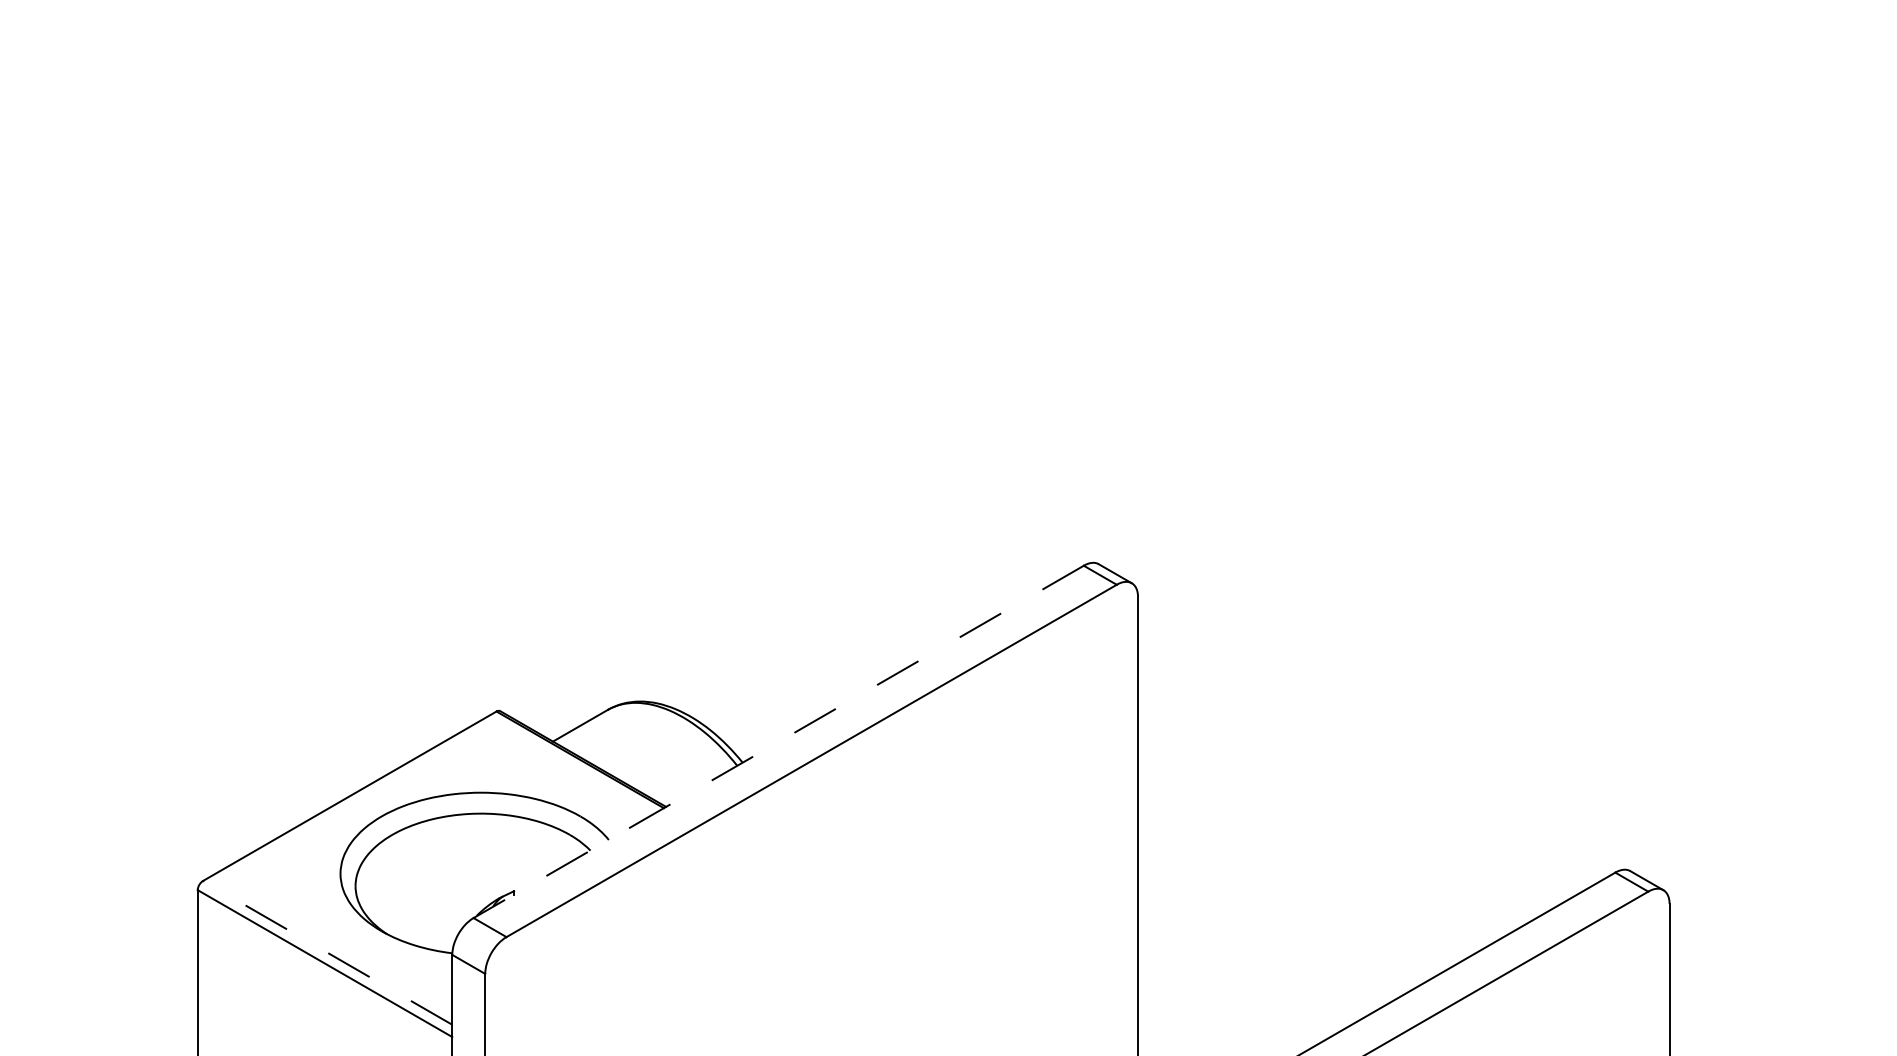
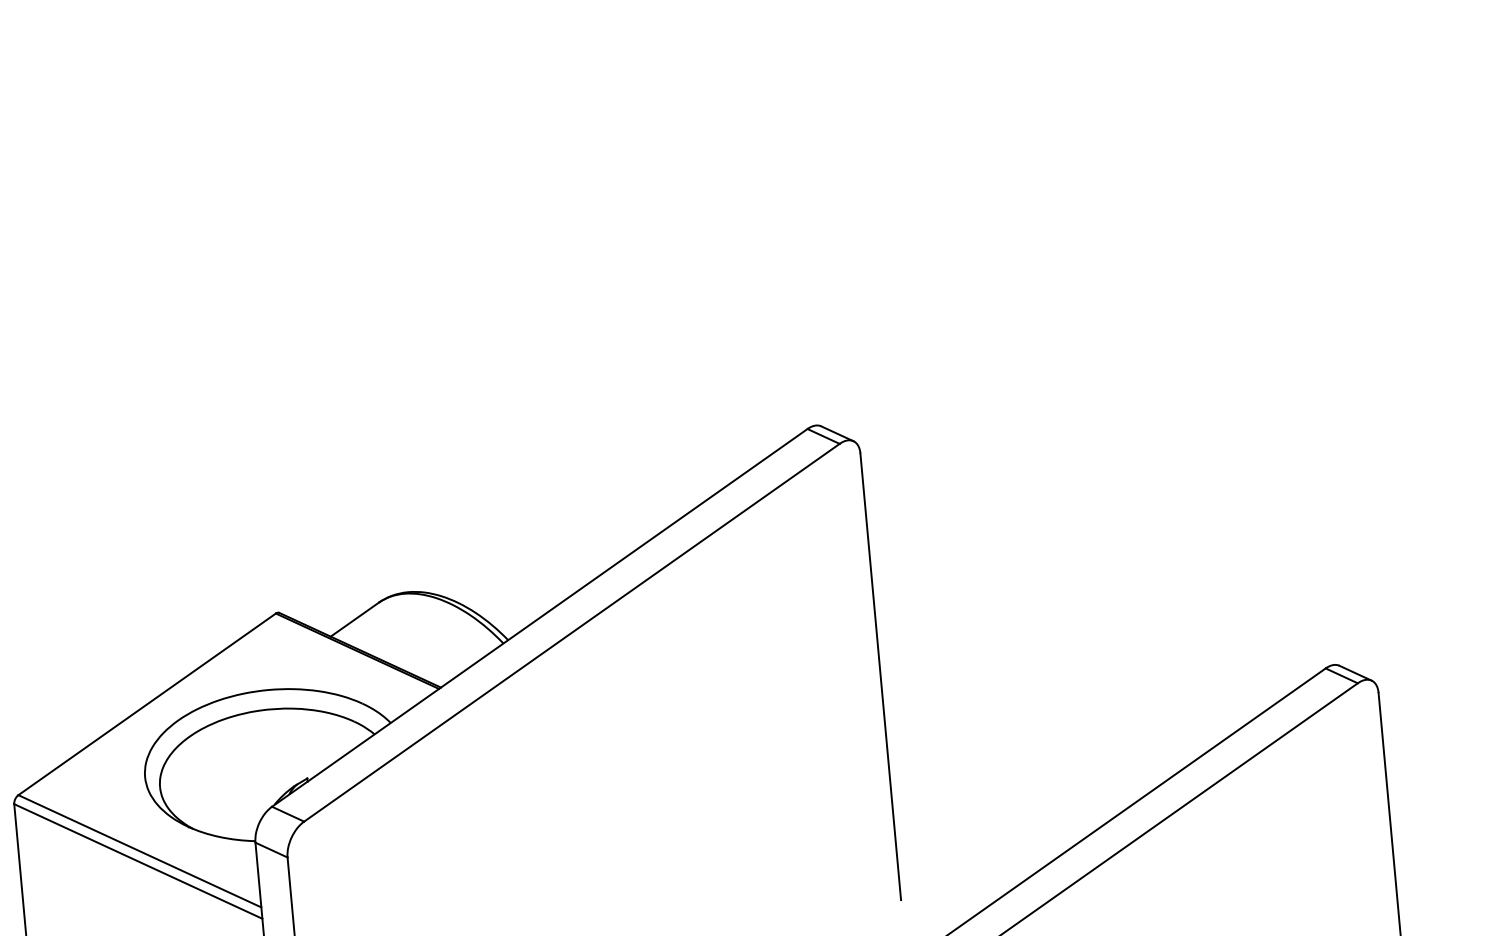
line: (778, 742) -> (539, 618), dashed -> solid
line: (327, 952) -> (139, 850), dashed -> solid

